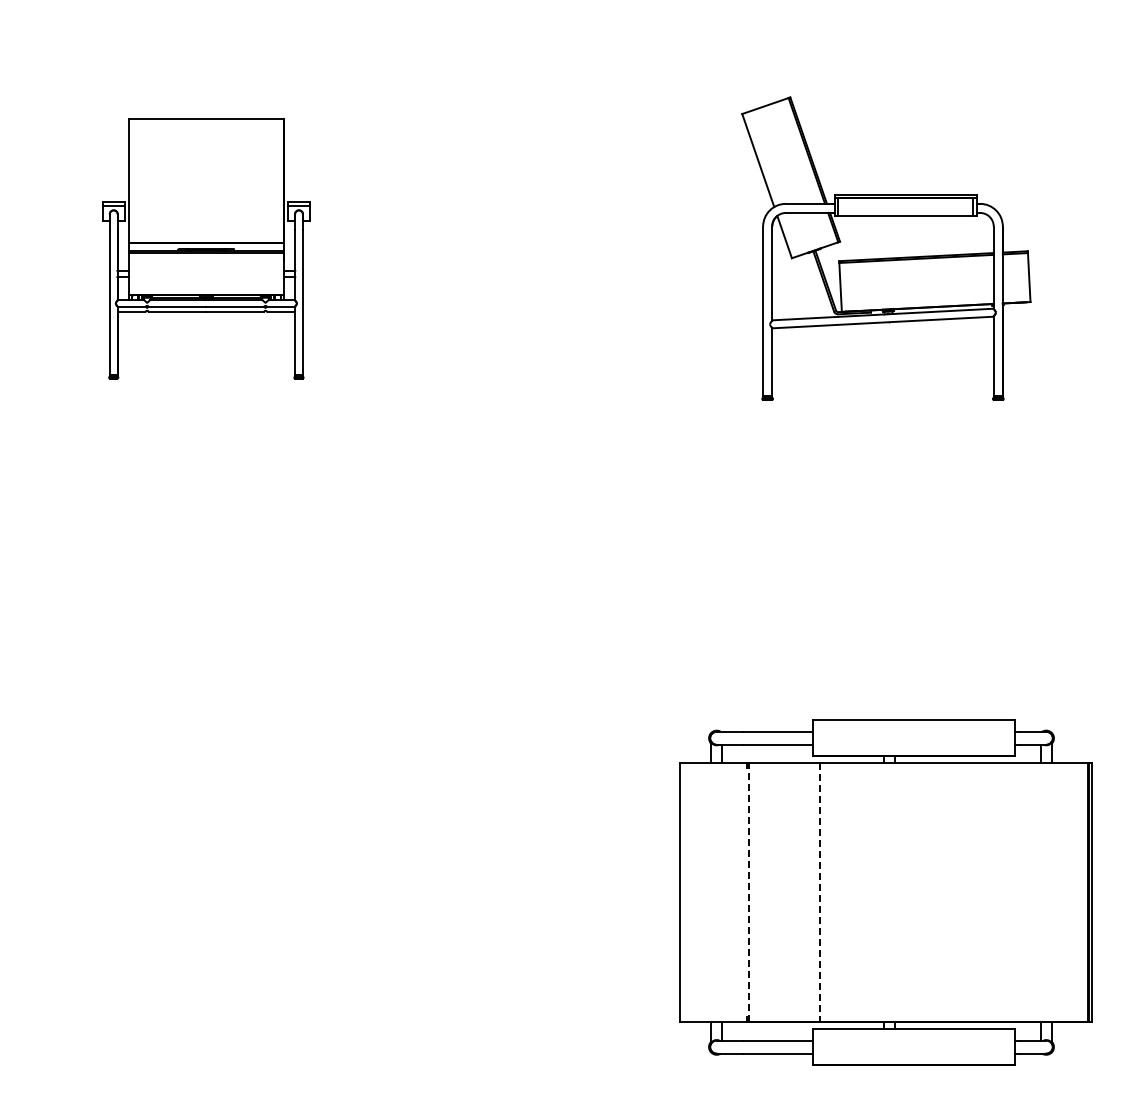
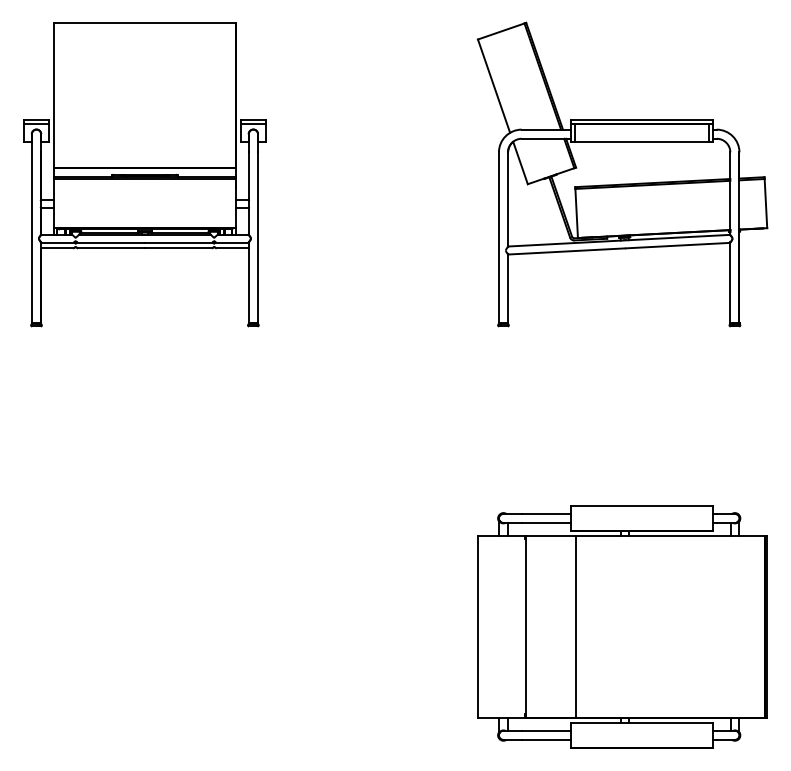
part: (206, 248) -> (145, 174), size x1.67
part: (886, 248) -> (622, 174), size x1.43
line: (749, 892) -> (526, 626), dashed -> solid
line: (820, 892) -> (576, 626), dashed -> solid

